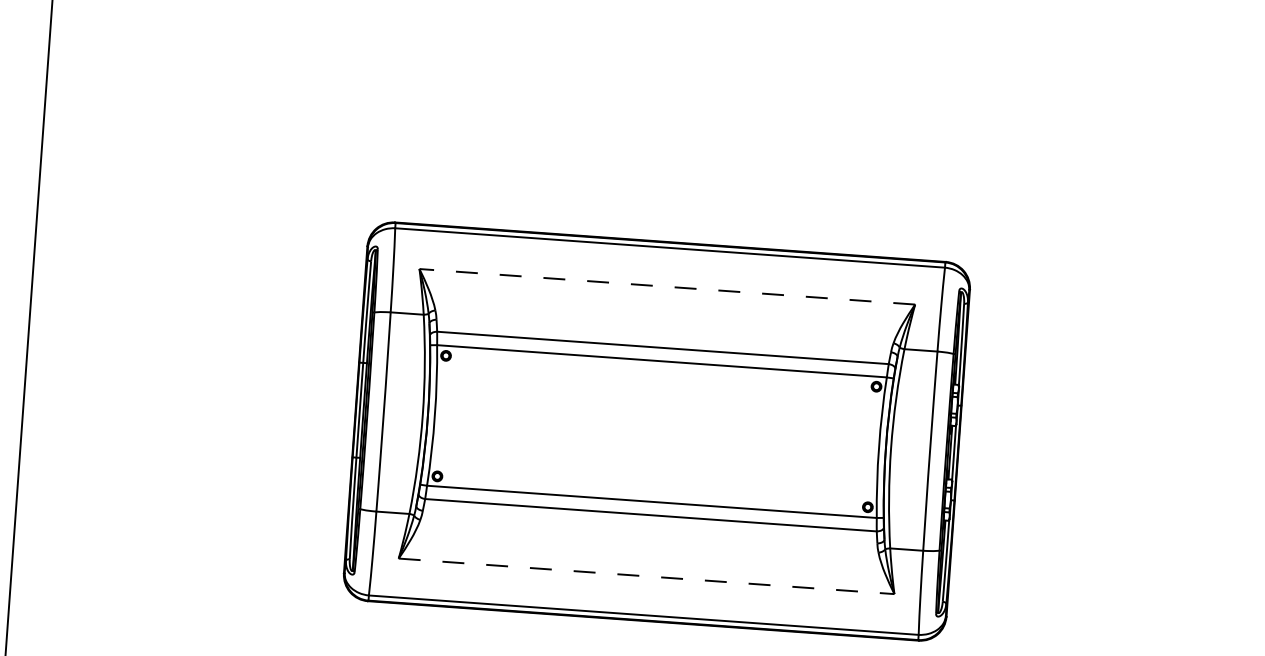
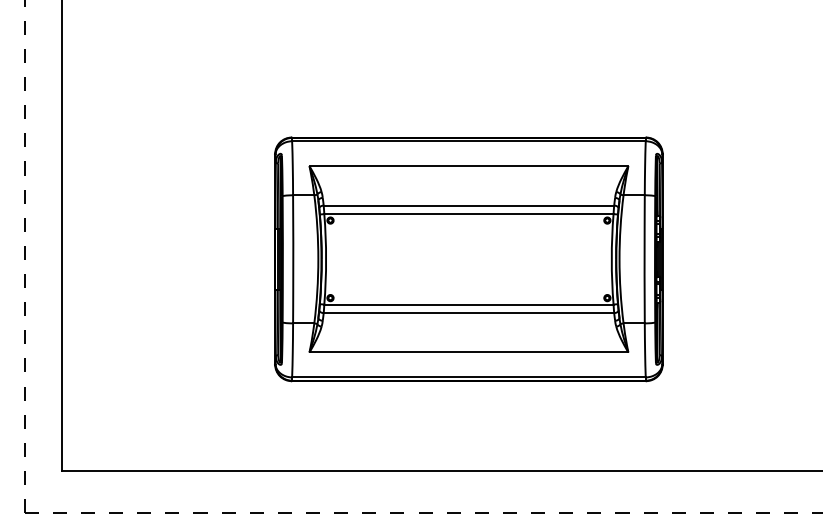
line: (666, 287) -> (468, 166), dashed -> solid
line: (647, 576) -> (469, 352), dashed -> solid

